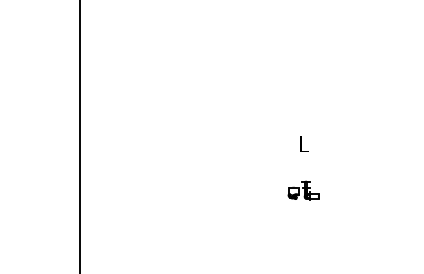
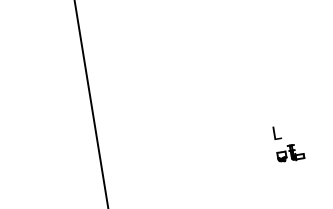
text: (304, 143) -> (277, 132), moved

